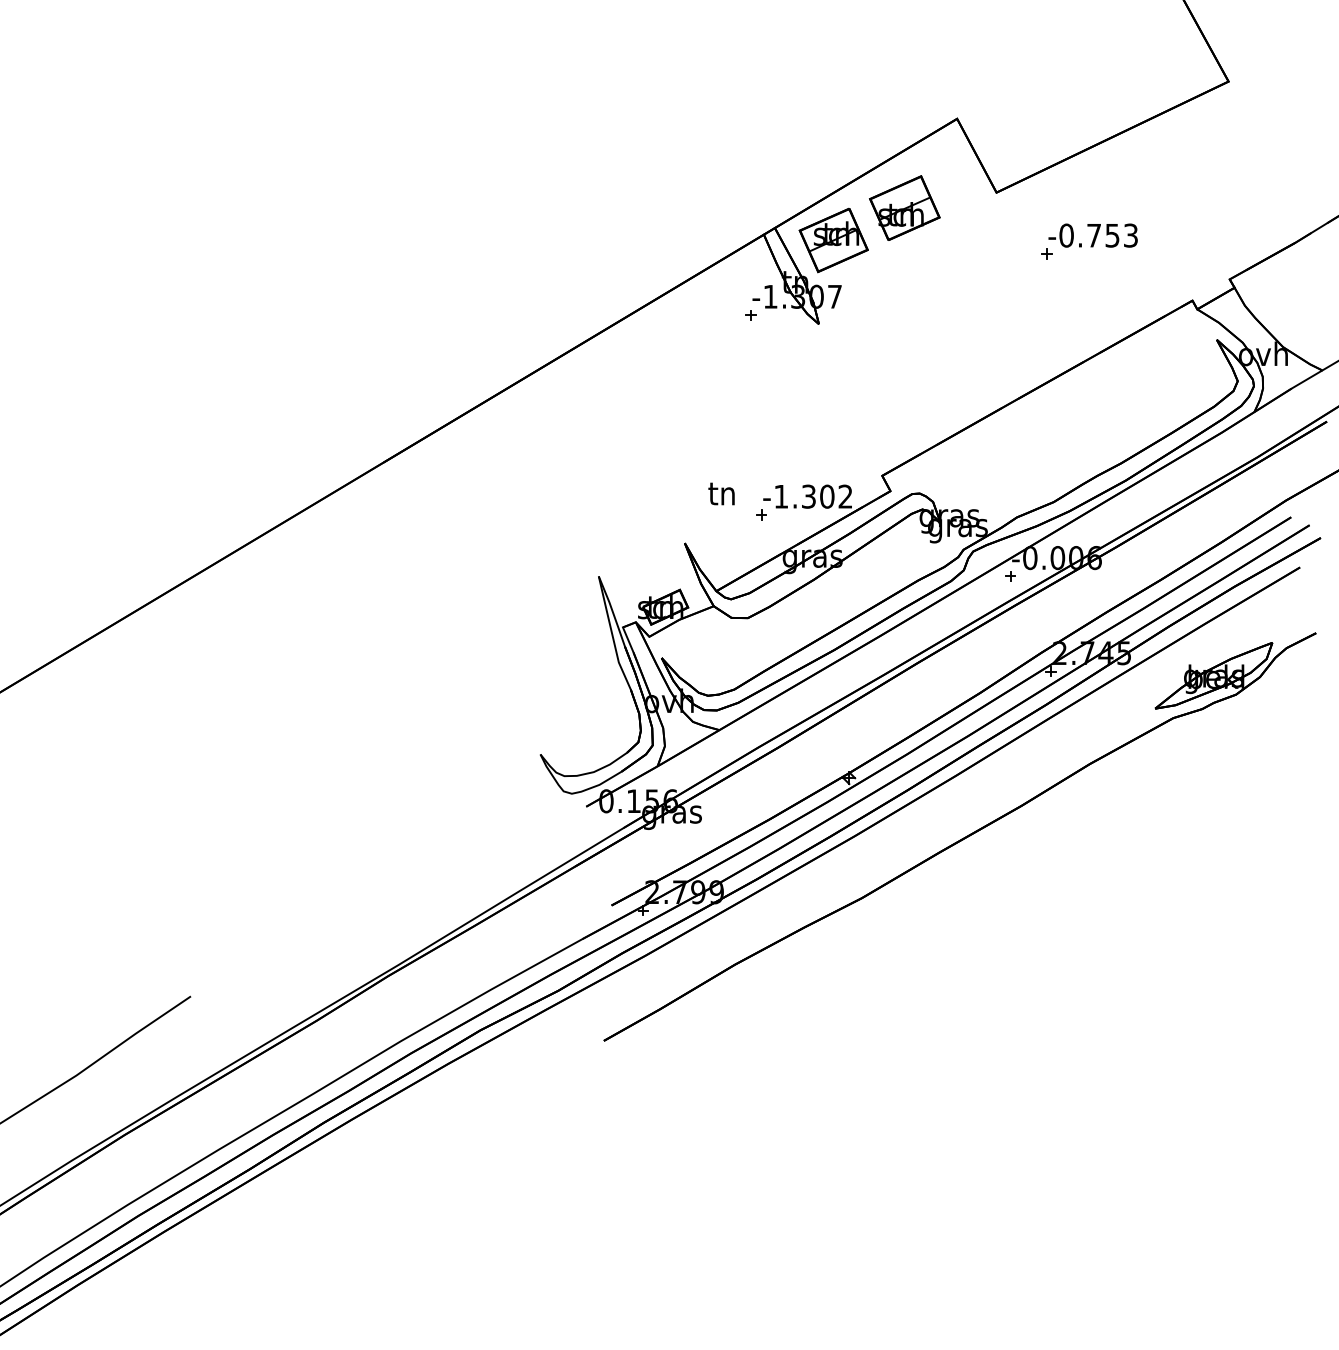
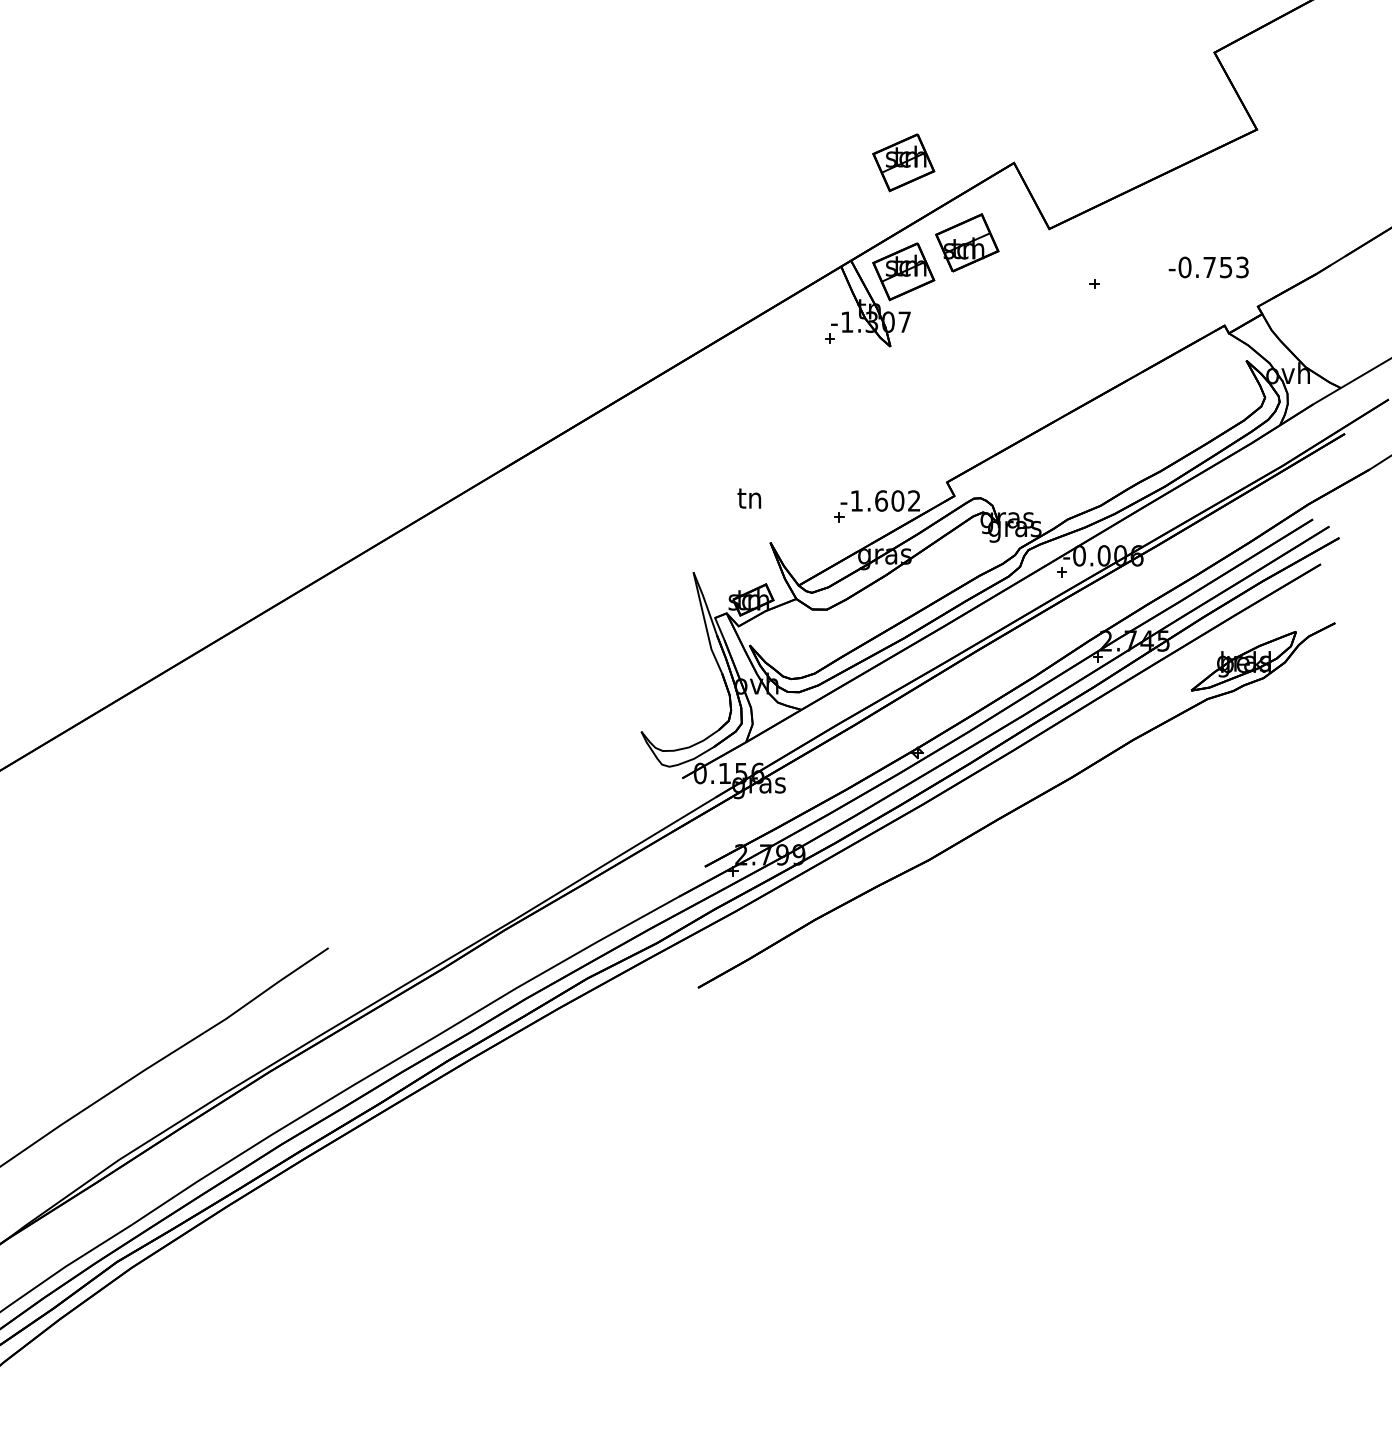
part: (833, 118) -> (903, 162), added
text: (1092, 235) -> (1208, 267), moved
text: (721, 493) -> (749, 498), moved
text: (808, 496) -> (881, 500), -1.302 -> -1.602

